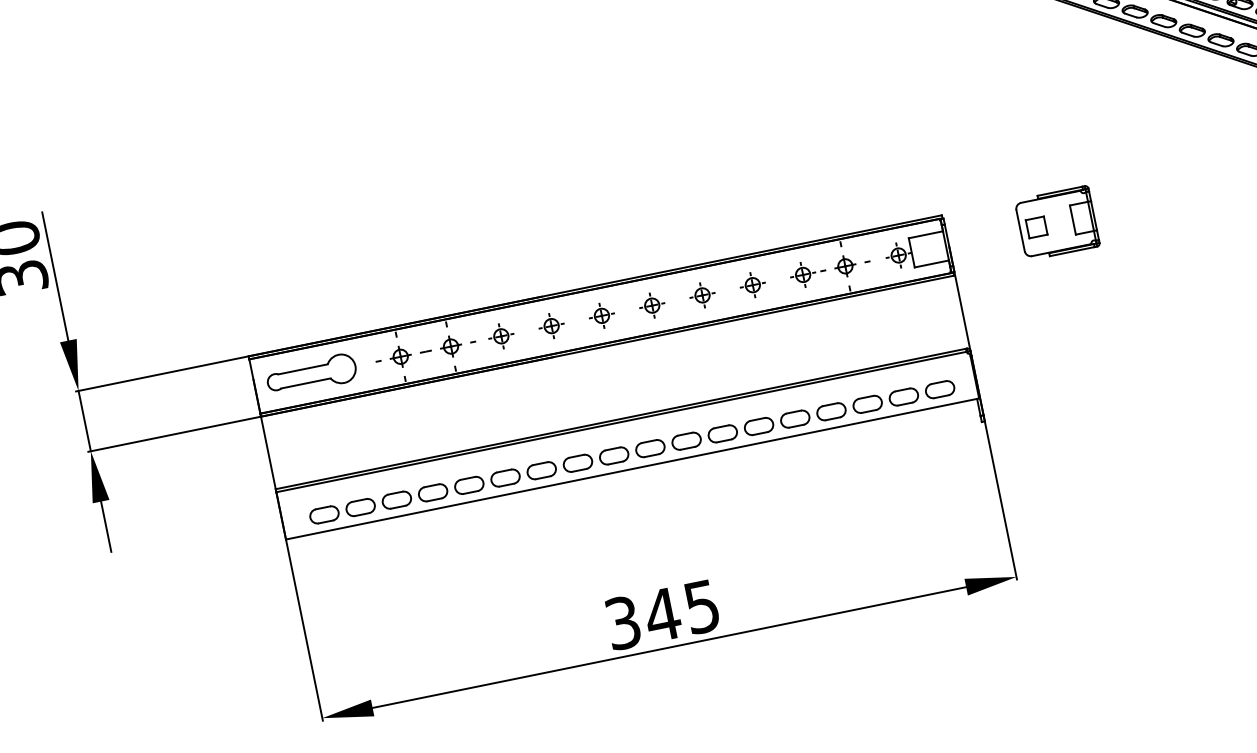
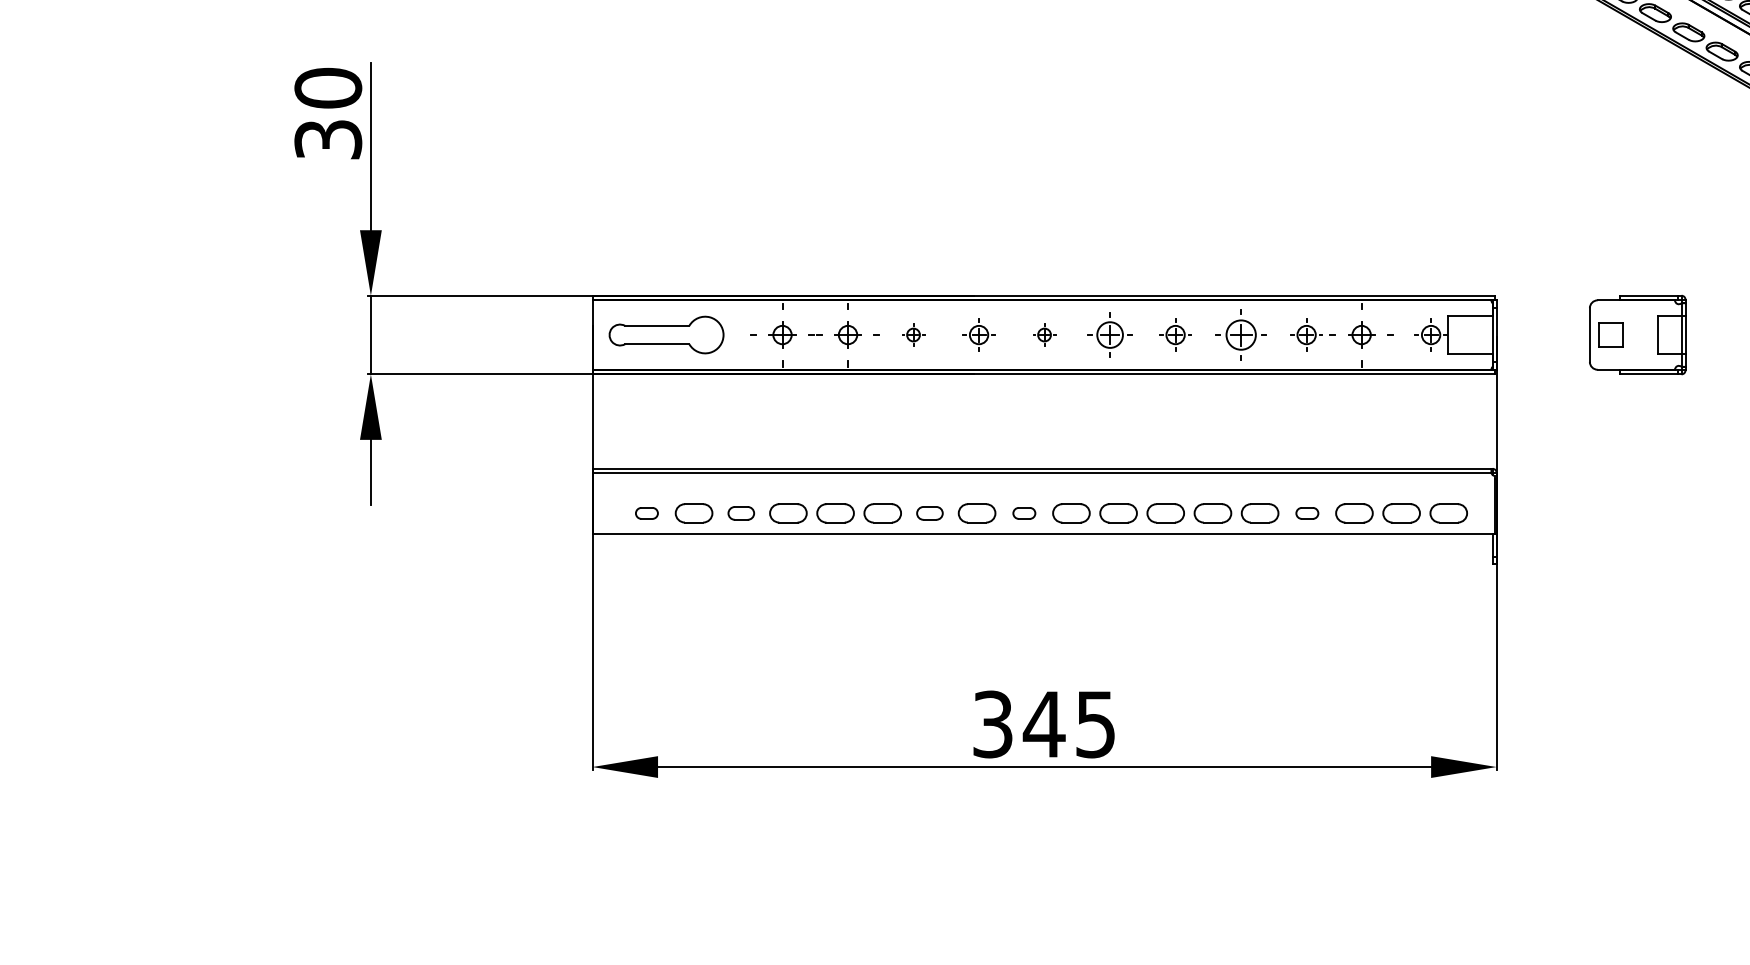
part: (752, 284) -> (1240, 334), size x1.6
part: (651, 305) -> (1109, 334), size x1.4
part: (601, 315) -> (1044, 334), size x0.7
part: (501, 335) -> (913, 334), size x0.7
part: (831, 411) -> (1307, 513), size x0.6
part: (614, 456) -> (1024, 513), size x0.6
part: (541, 470) -> (929, 513), size x0.7
part: (397, 500) -> (741, 513), size x0.7
part: (324, 515) -> (646, 513), size x0.6

